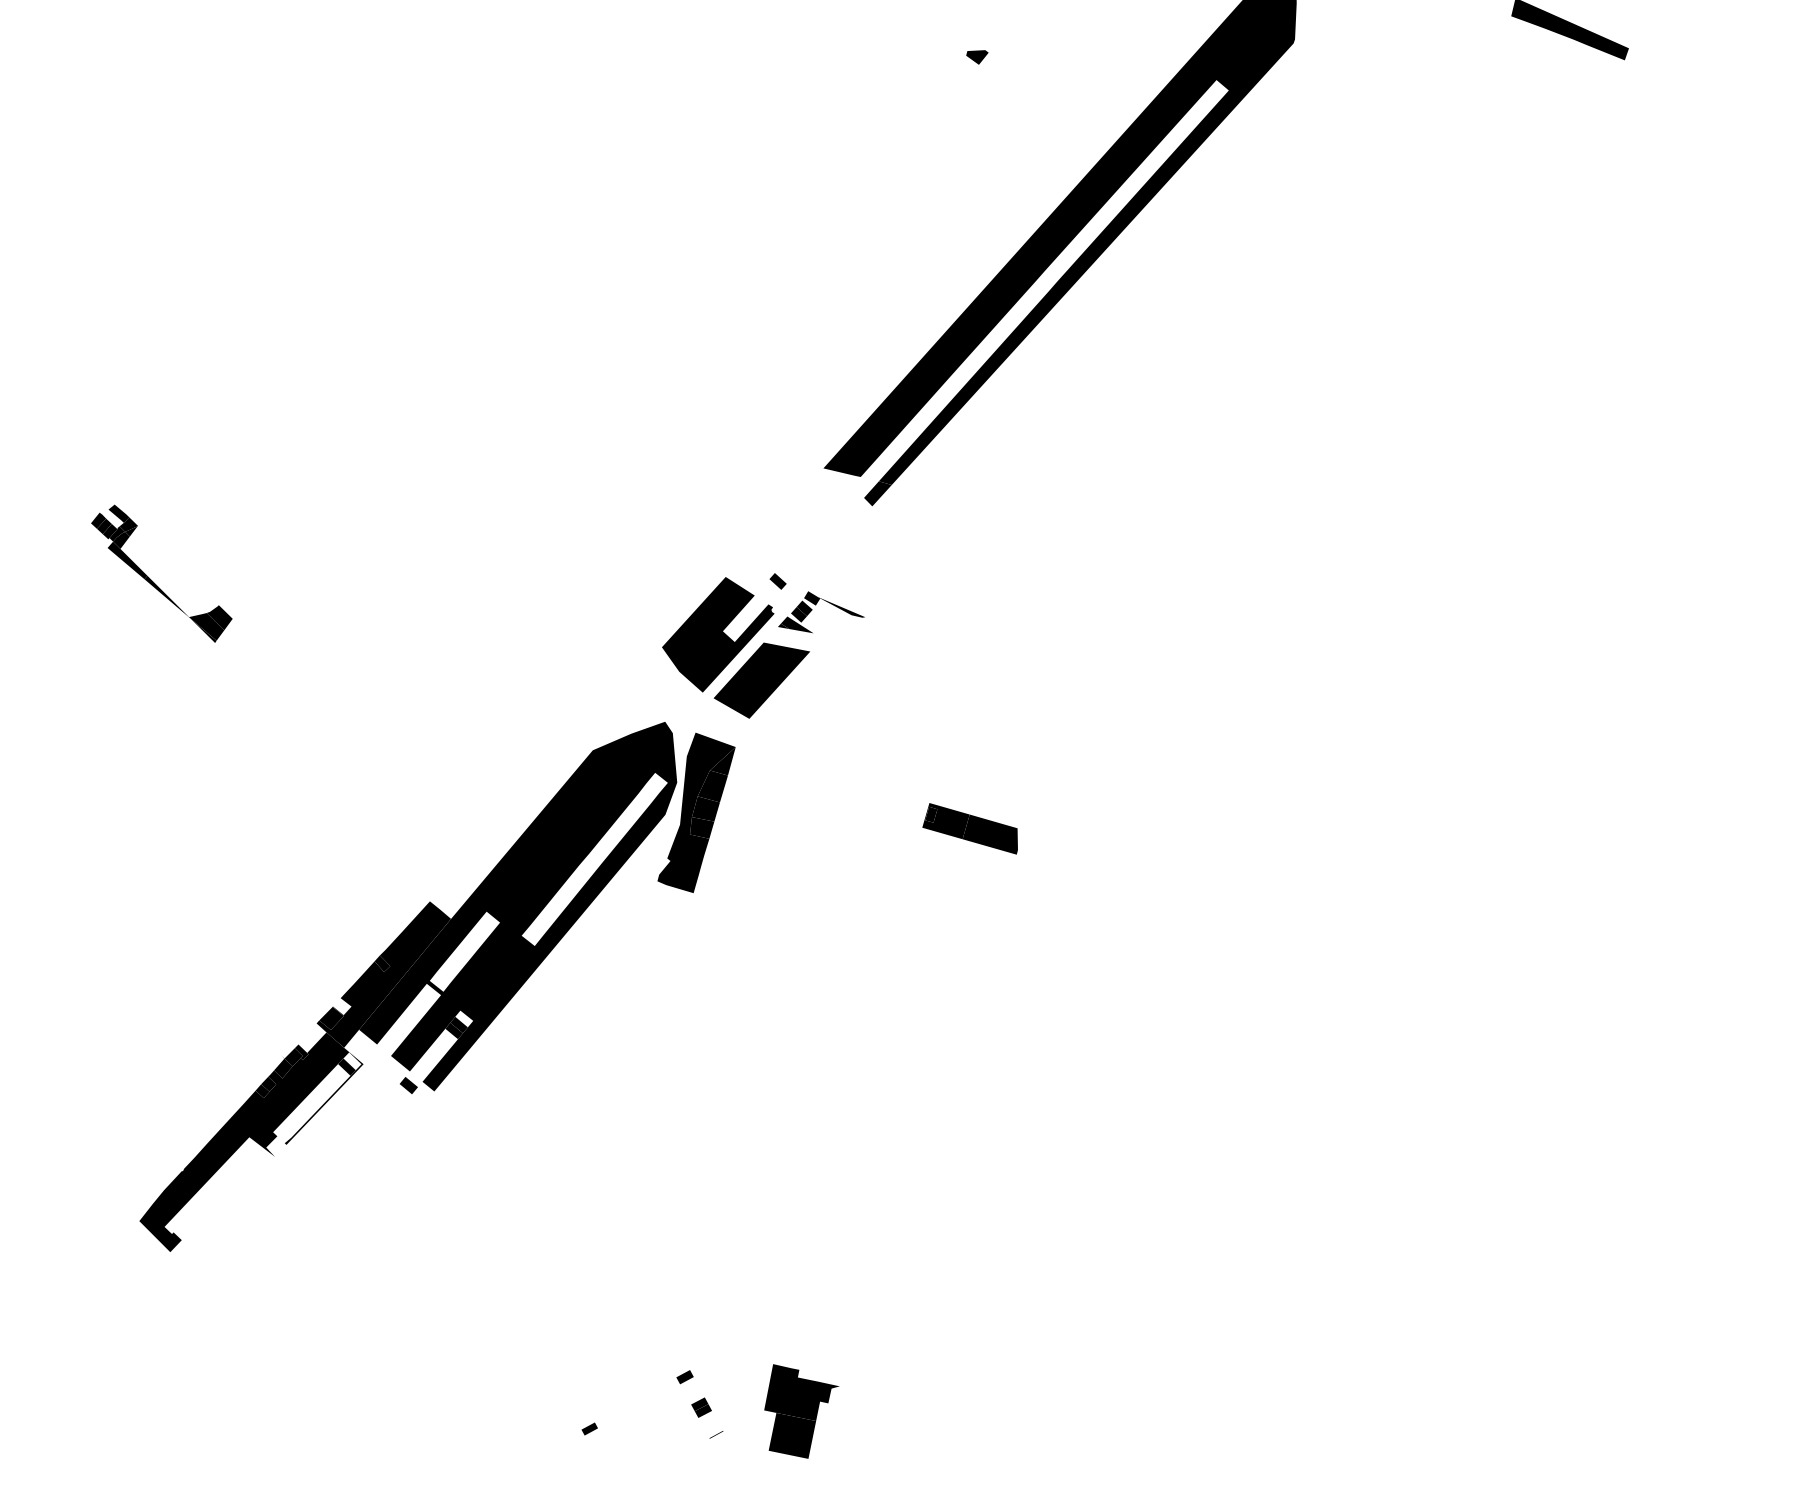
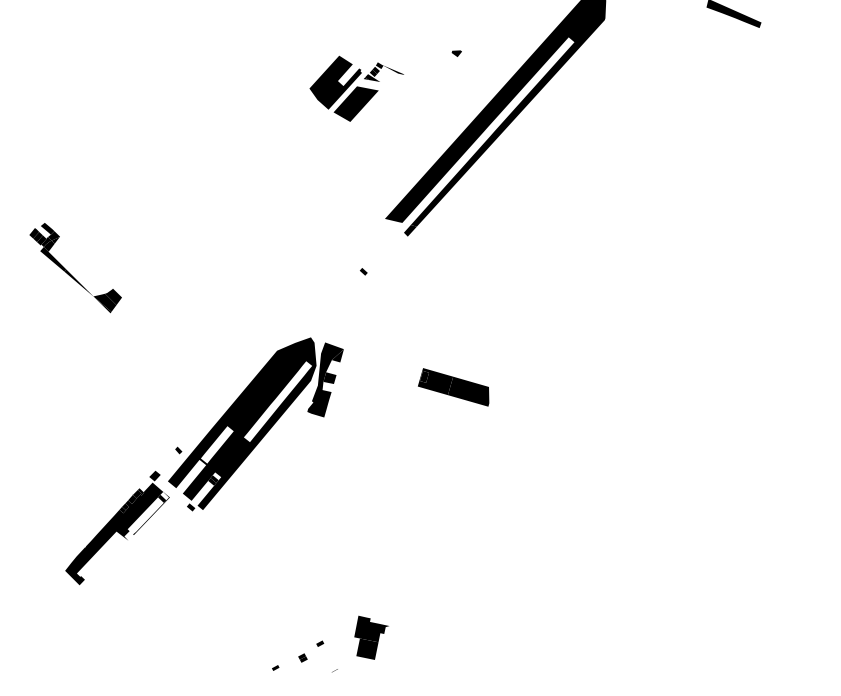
part: (976, 56) -> (456, 53), moved
part: (161, 574) -> (75, 268), size x1.4
part: (762, 647) -> (356, 88), moved
fill: (713, 786) -> (333, 367), removed
fill: (700, 826) -> (327, 386), removed
part: (970, 828) -> (453, 387), size x1.6
fill: (384, 974) -> (179, 455), removed
part: (700, 1406) -> (302, 657), moved
part: (801, 1410) -> (371, 637), moved

